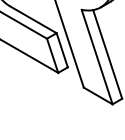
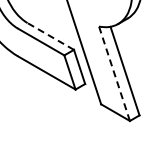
line: (33, 19) -> (50, 36), solid -> dashed
line: (97, 56) -> (114, 73), solid -> dashed

